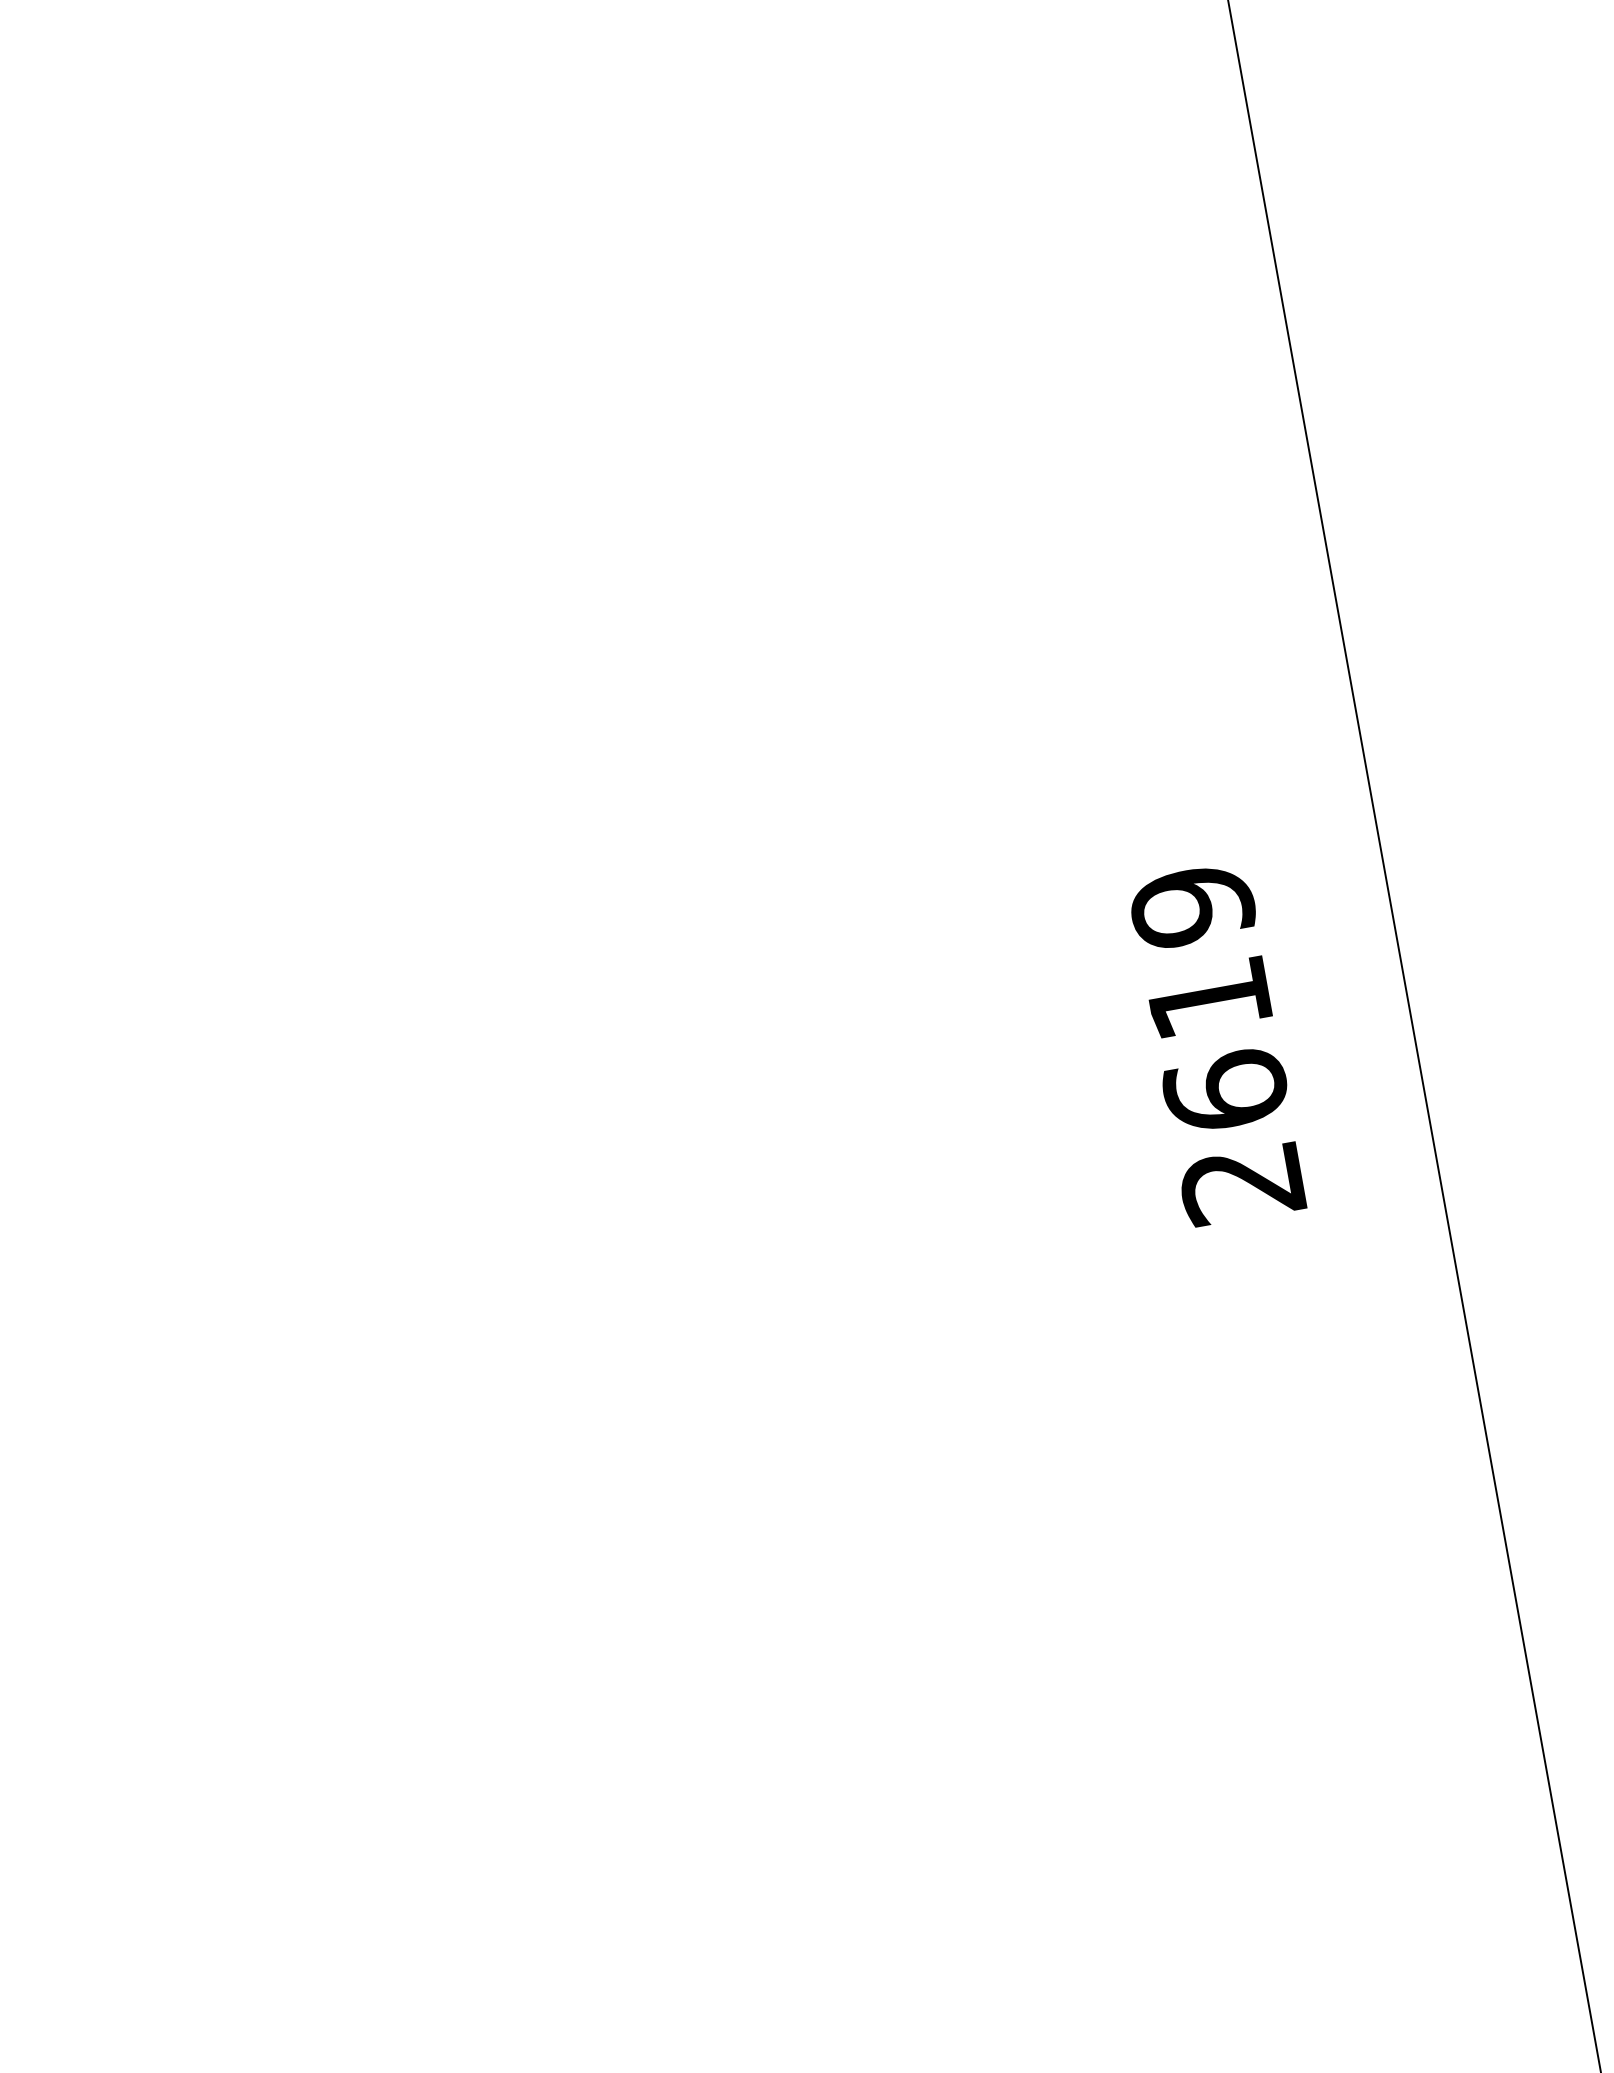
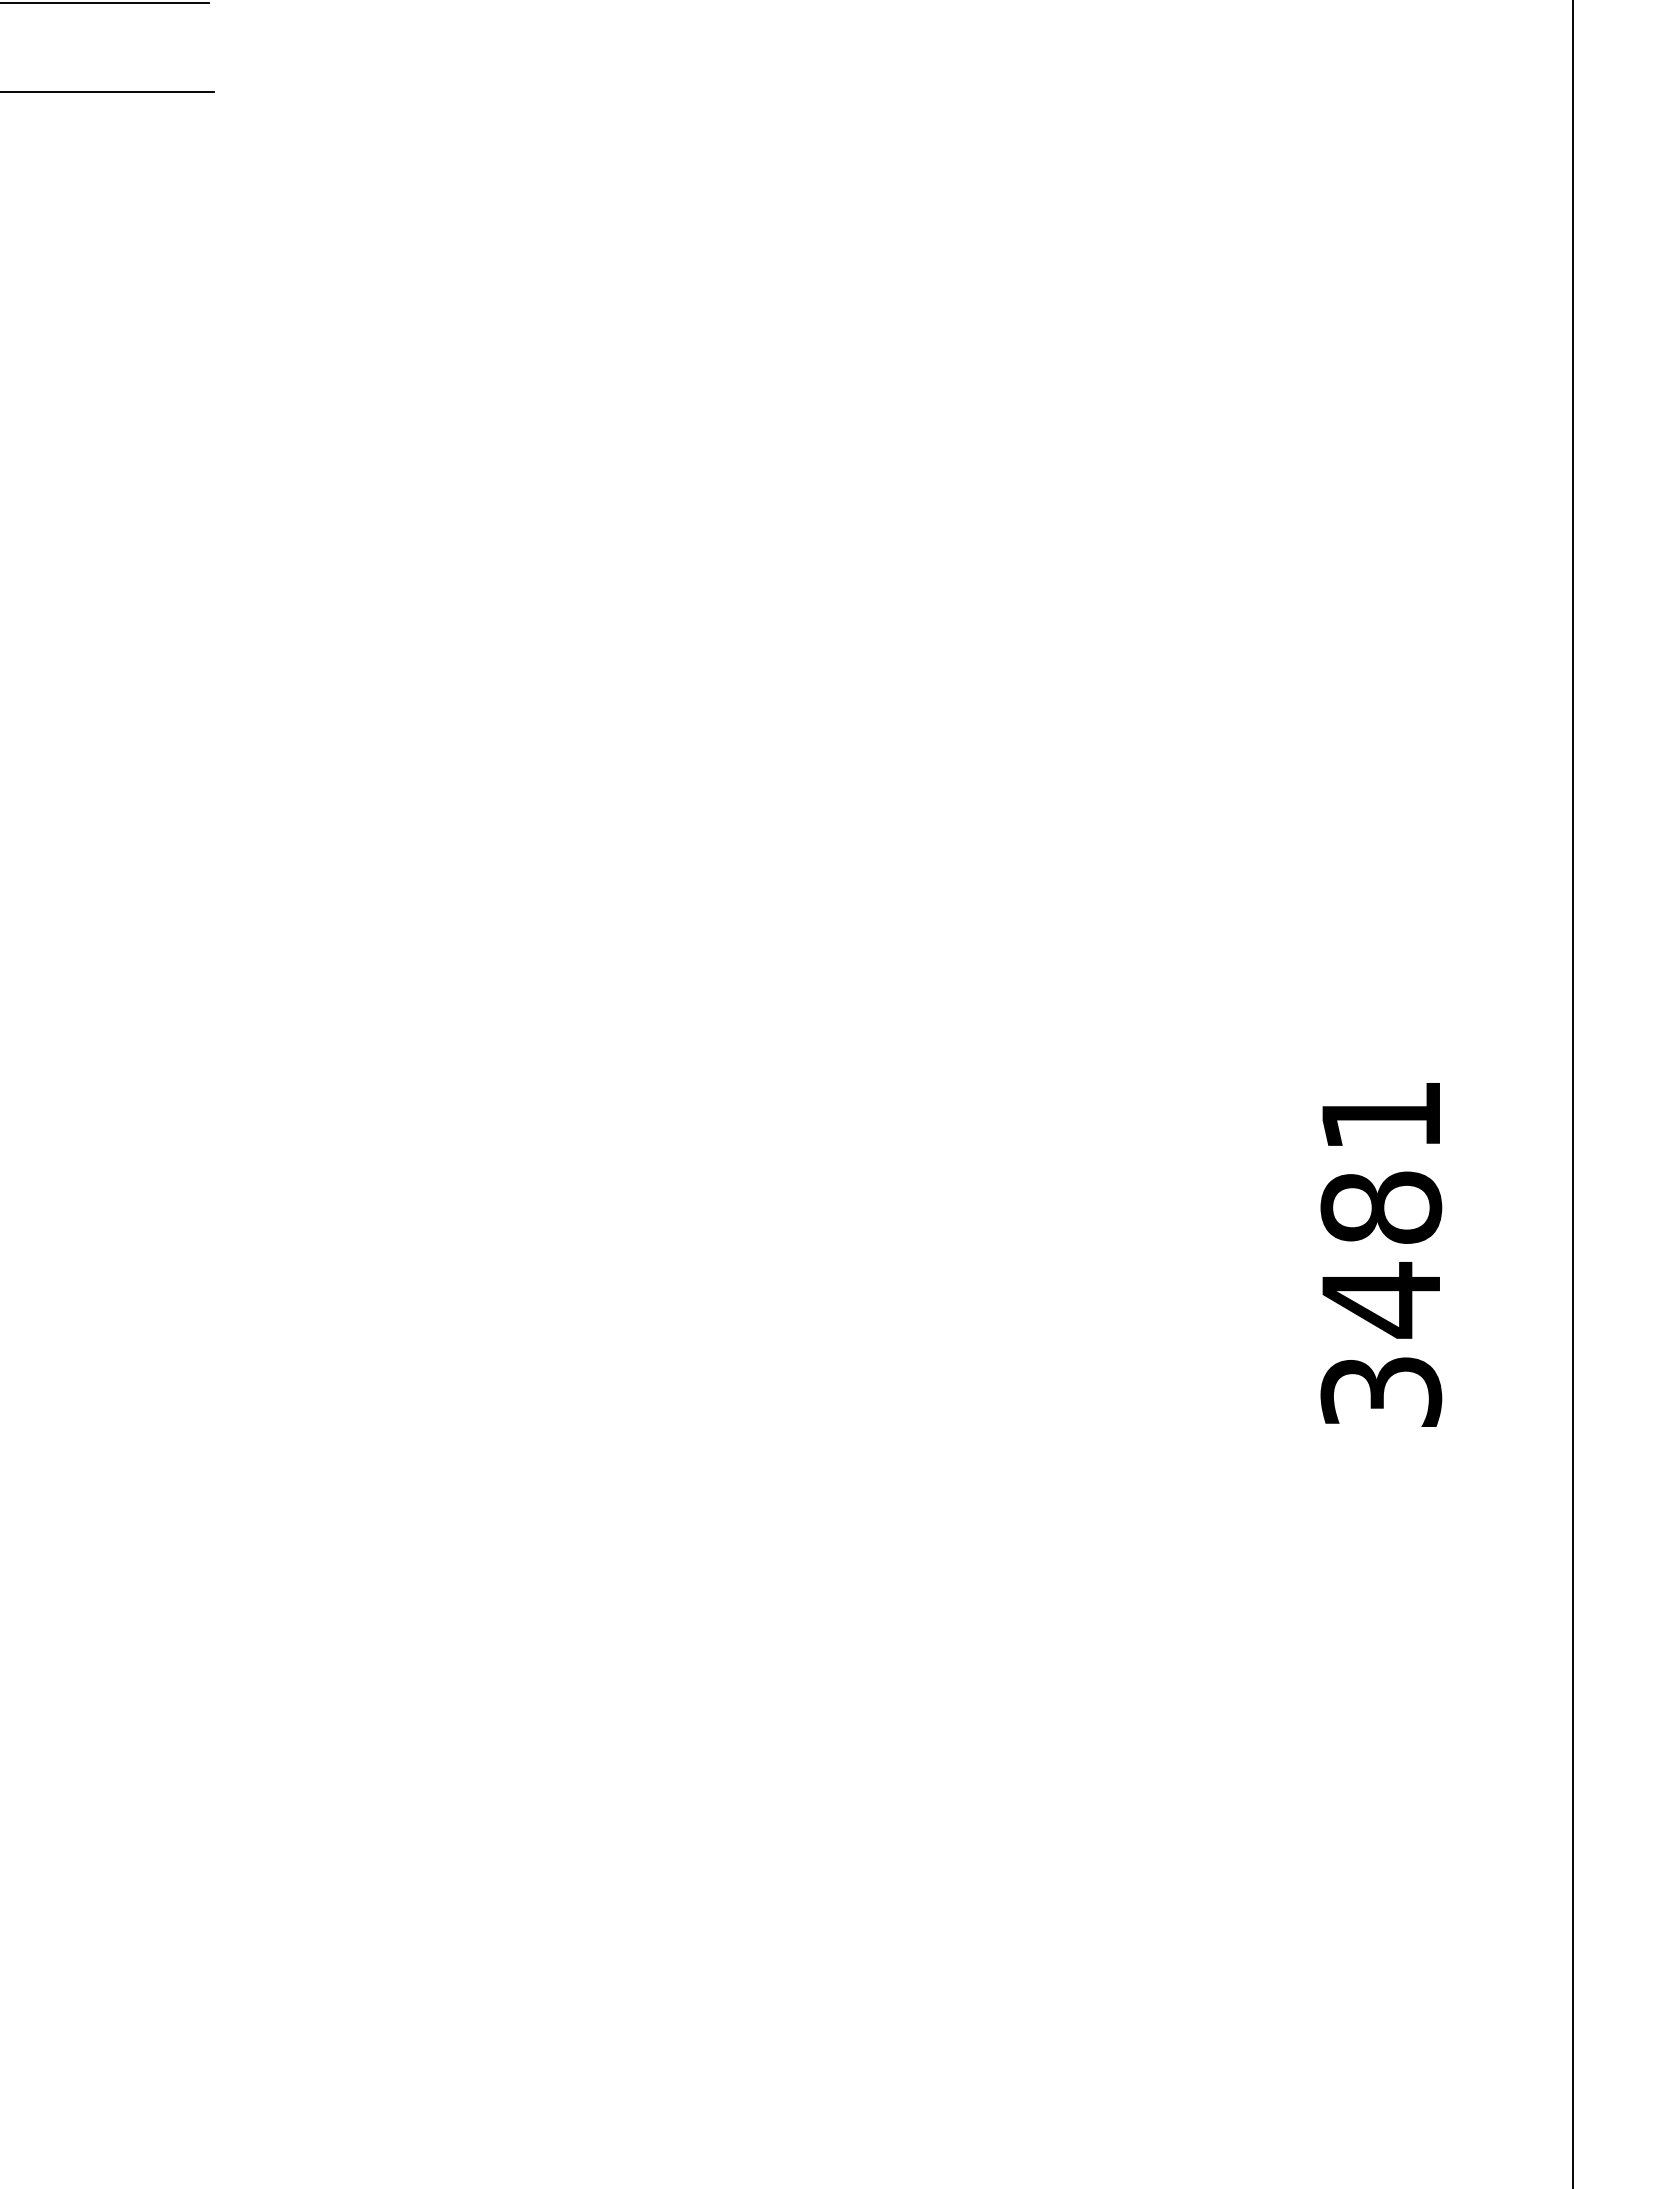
text: (1217, 1044) -> (1381, 1253), 2619 -> 3481

